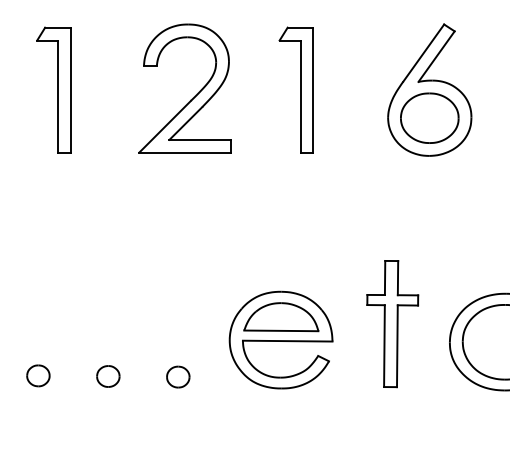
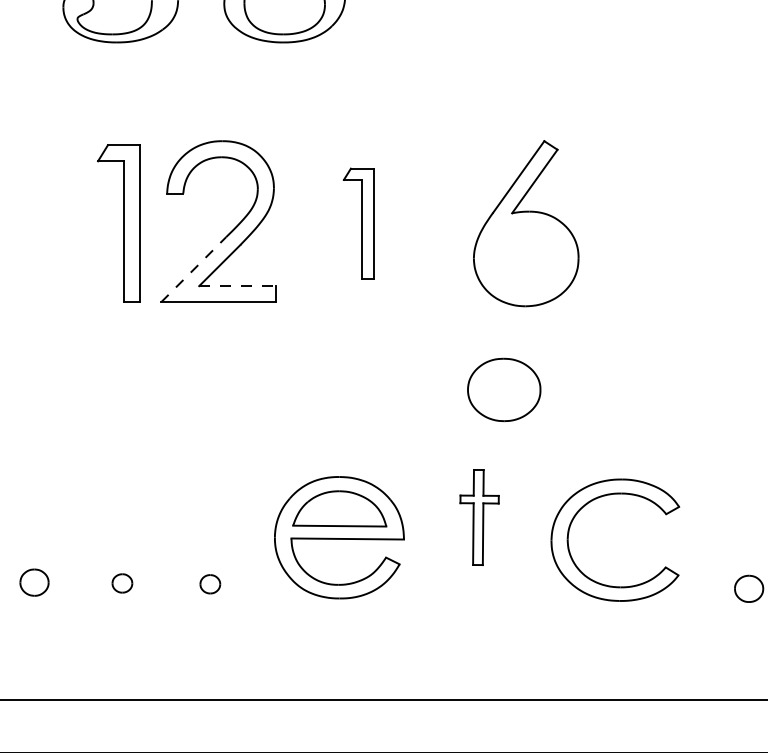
part: (53, 90) -> (118, 223), moved
part: (296, 90) -> (358, 223), size x0.7
part: (429, 117) -> (504, 389), moved
line: (164, 126) -> (193, 269), solid -> dashed
line: (200, 140) -> (238, 286), solid -> dashed
part: (392, 324) -> (479, 517), size x0.6
part: (108, 376) -> (122, 583), size x0.7
part: (178, 377) -> (210, 584), size x0.7

